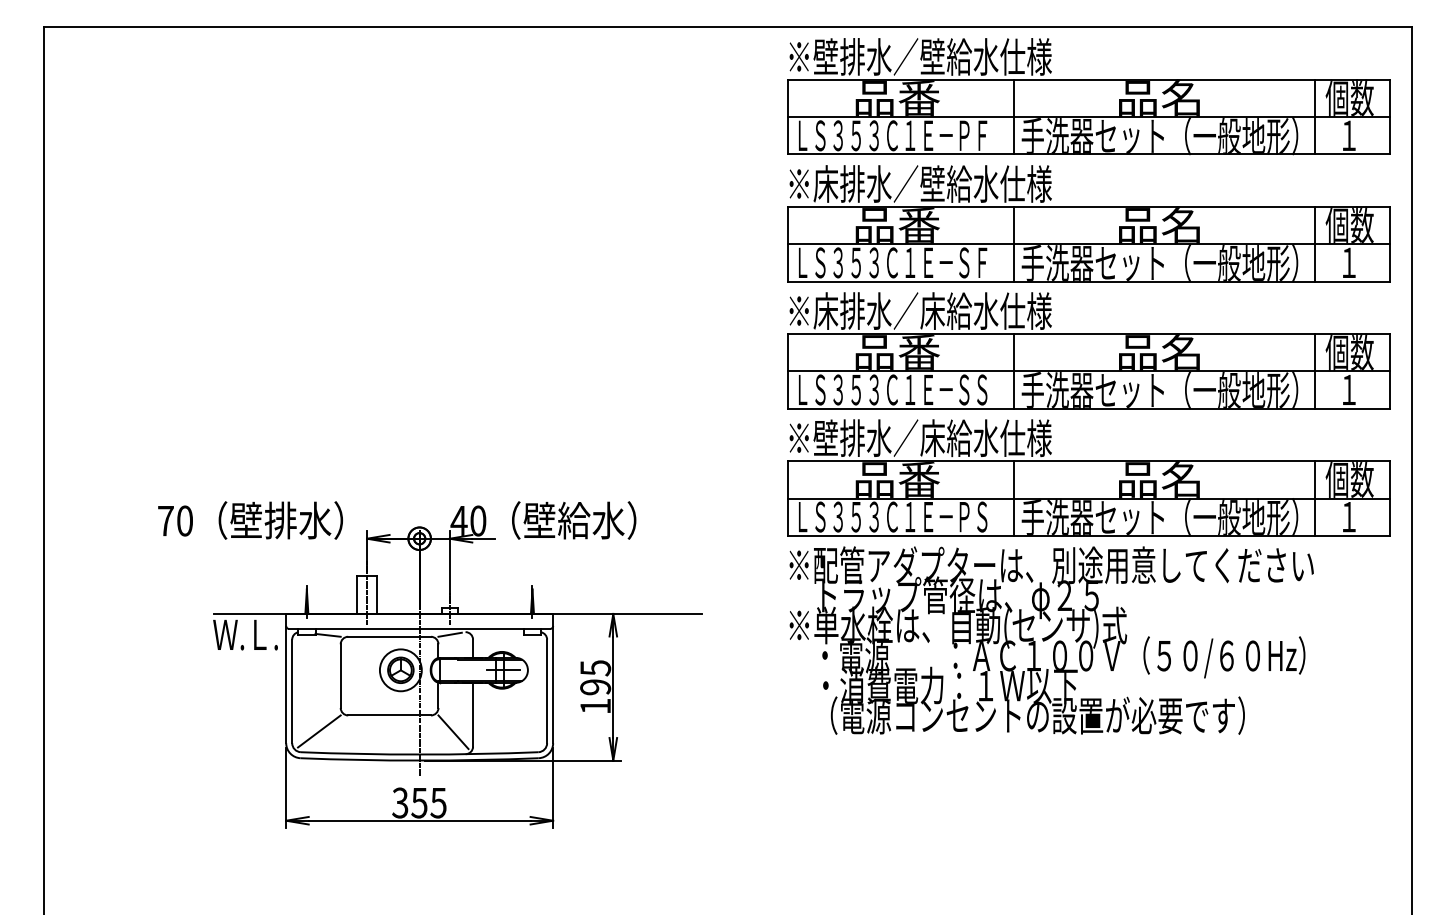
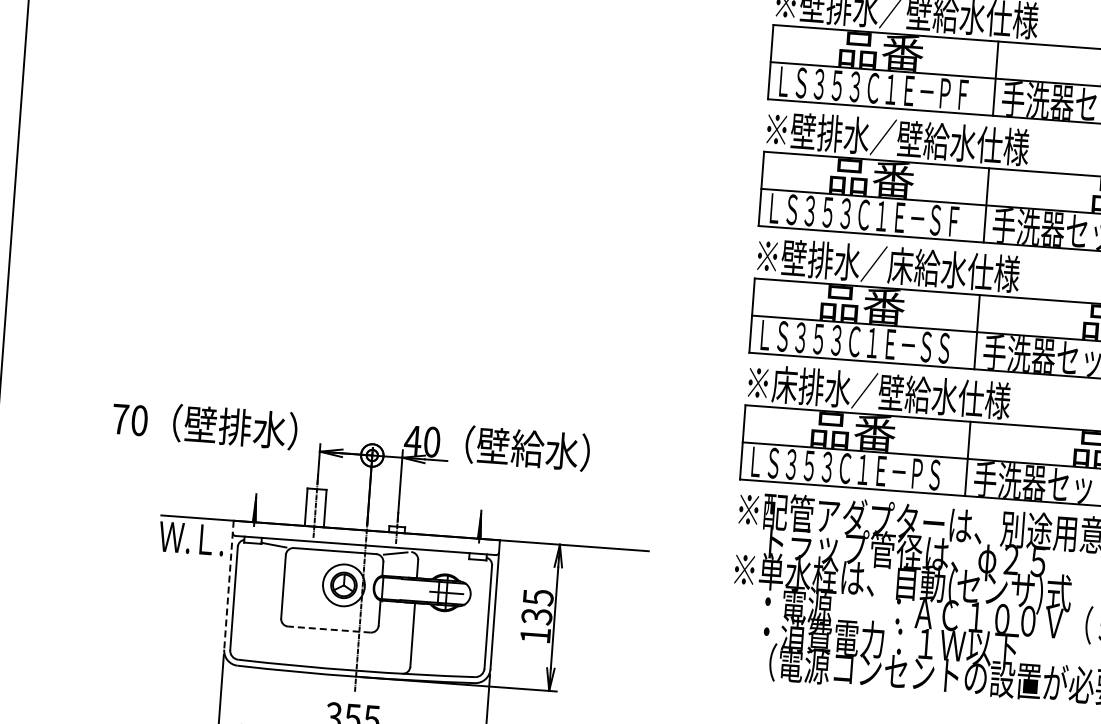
text: (825, 183) -> (803, 130), ※床排水／壁給水仕様 -> ※壁排水／壁給水仕様
text: (825, 310) -> (793, 257), ※床排水／床給水仕様 -> ※壁排水／床給水仕様
text: (878, 437) -> (837, 388), ※壁排水／床給水仕様 -> ※床排水／壁給水仕様
line: (286, 678) -> (229, 585), solid -> dashed
text: (595, 687) -> (536, 616), 195 -> 135
line: (389, 715) -> (329, 629), solid -> dashed
line: (319, 731) -> (258, 640), removed
line: (453, 732) -> (391, 651), removed

